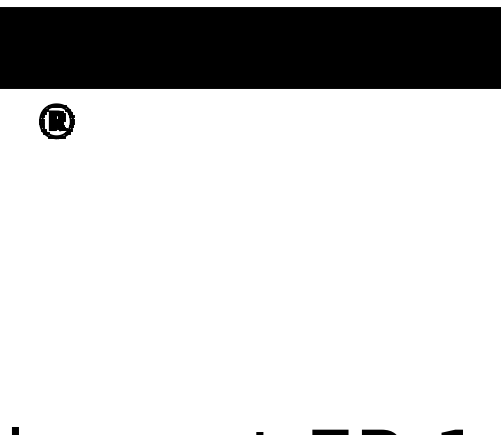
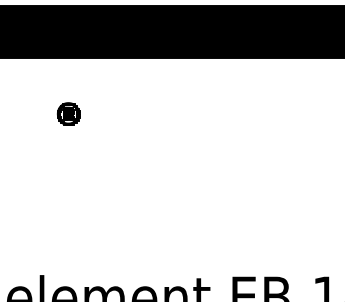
part: (56, 120) -> (68, 113), moved

